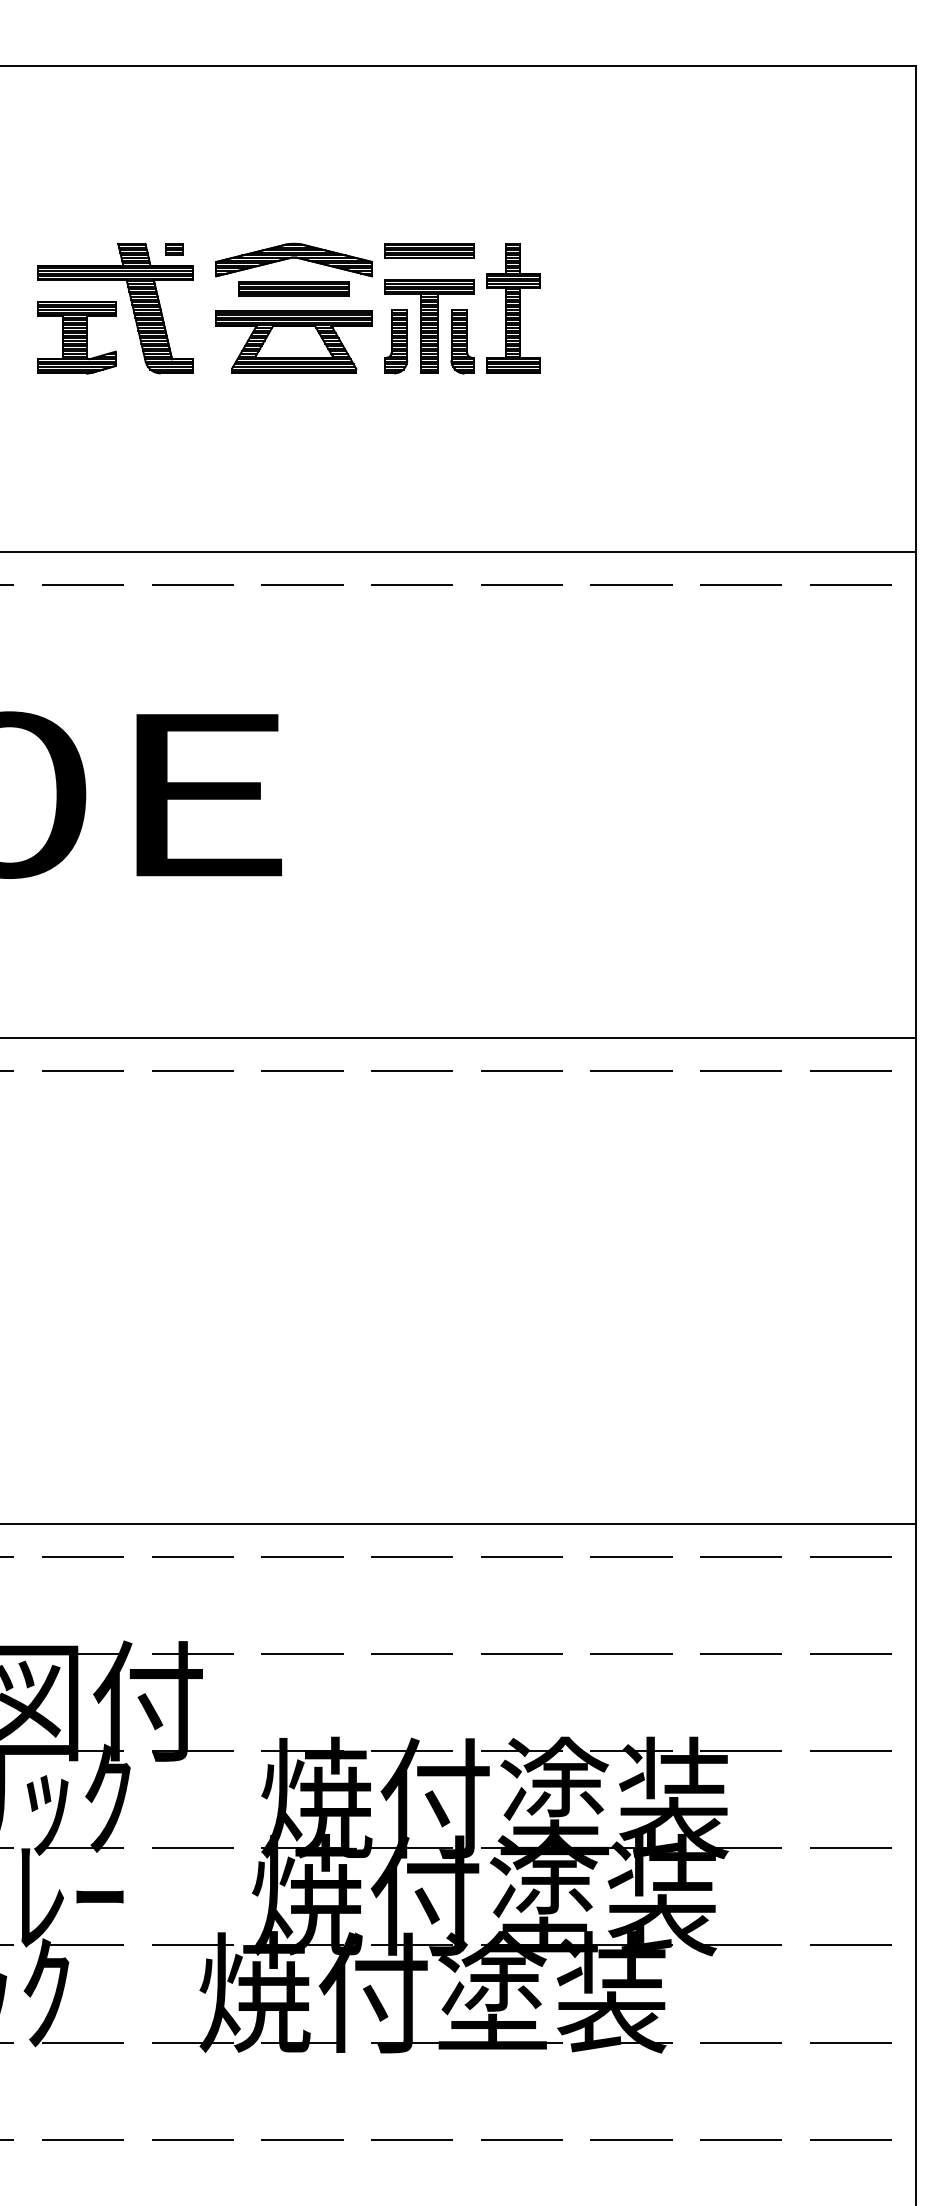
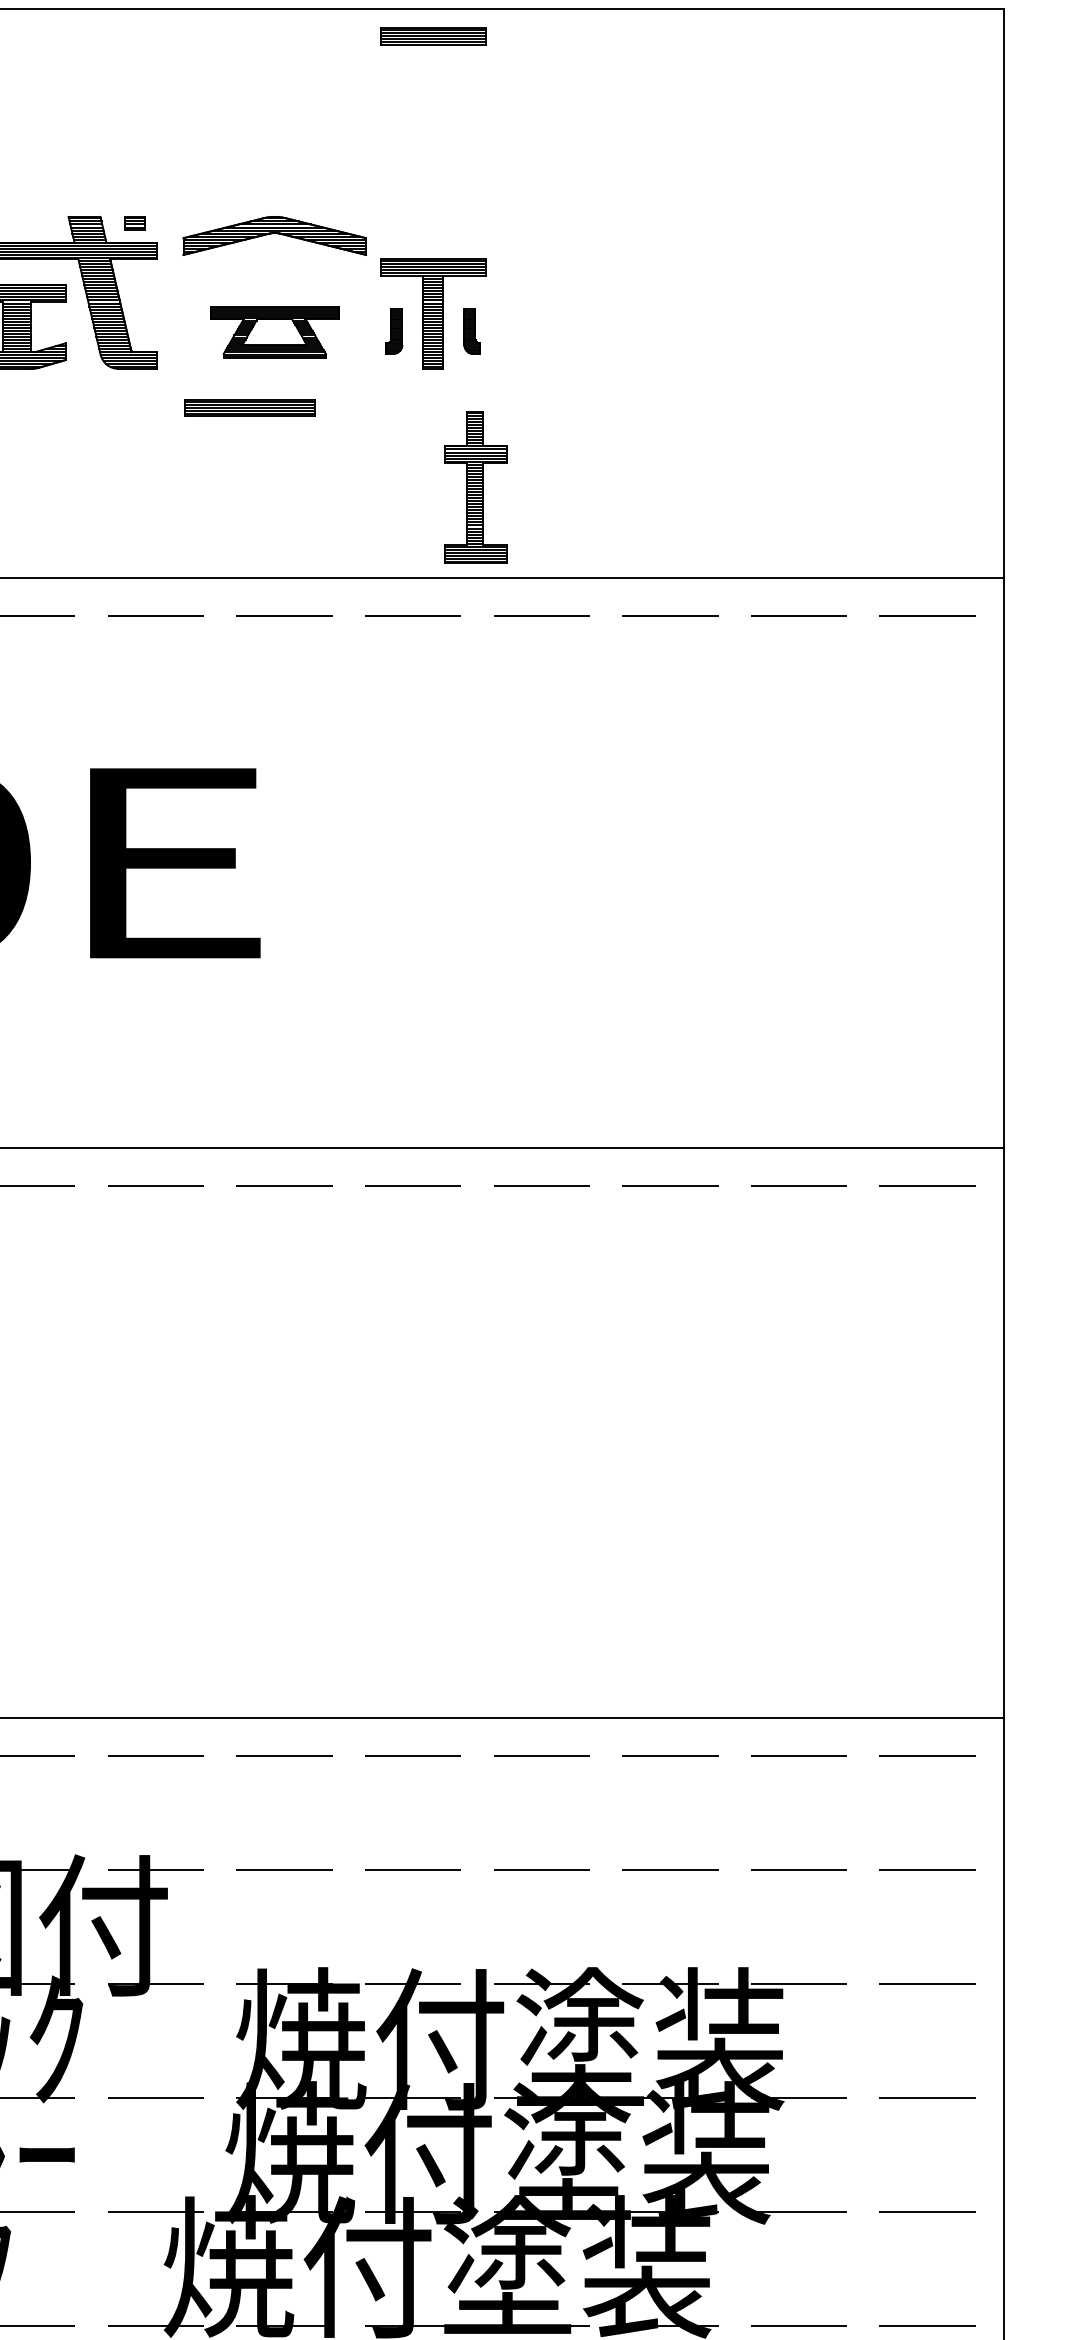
part: (429, 250) -> (433, 35), moved
part: (293, 288) -> (249, 407), moved
part: (513, 308) -> (475, 487), moved
part: (293, 341) -> (274, 331), size x0.7
part: (396, 341) -> (394, 331), size x0.6
part: (462, 341) -> (472, 331), size x0.6

